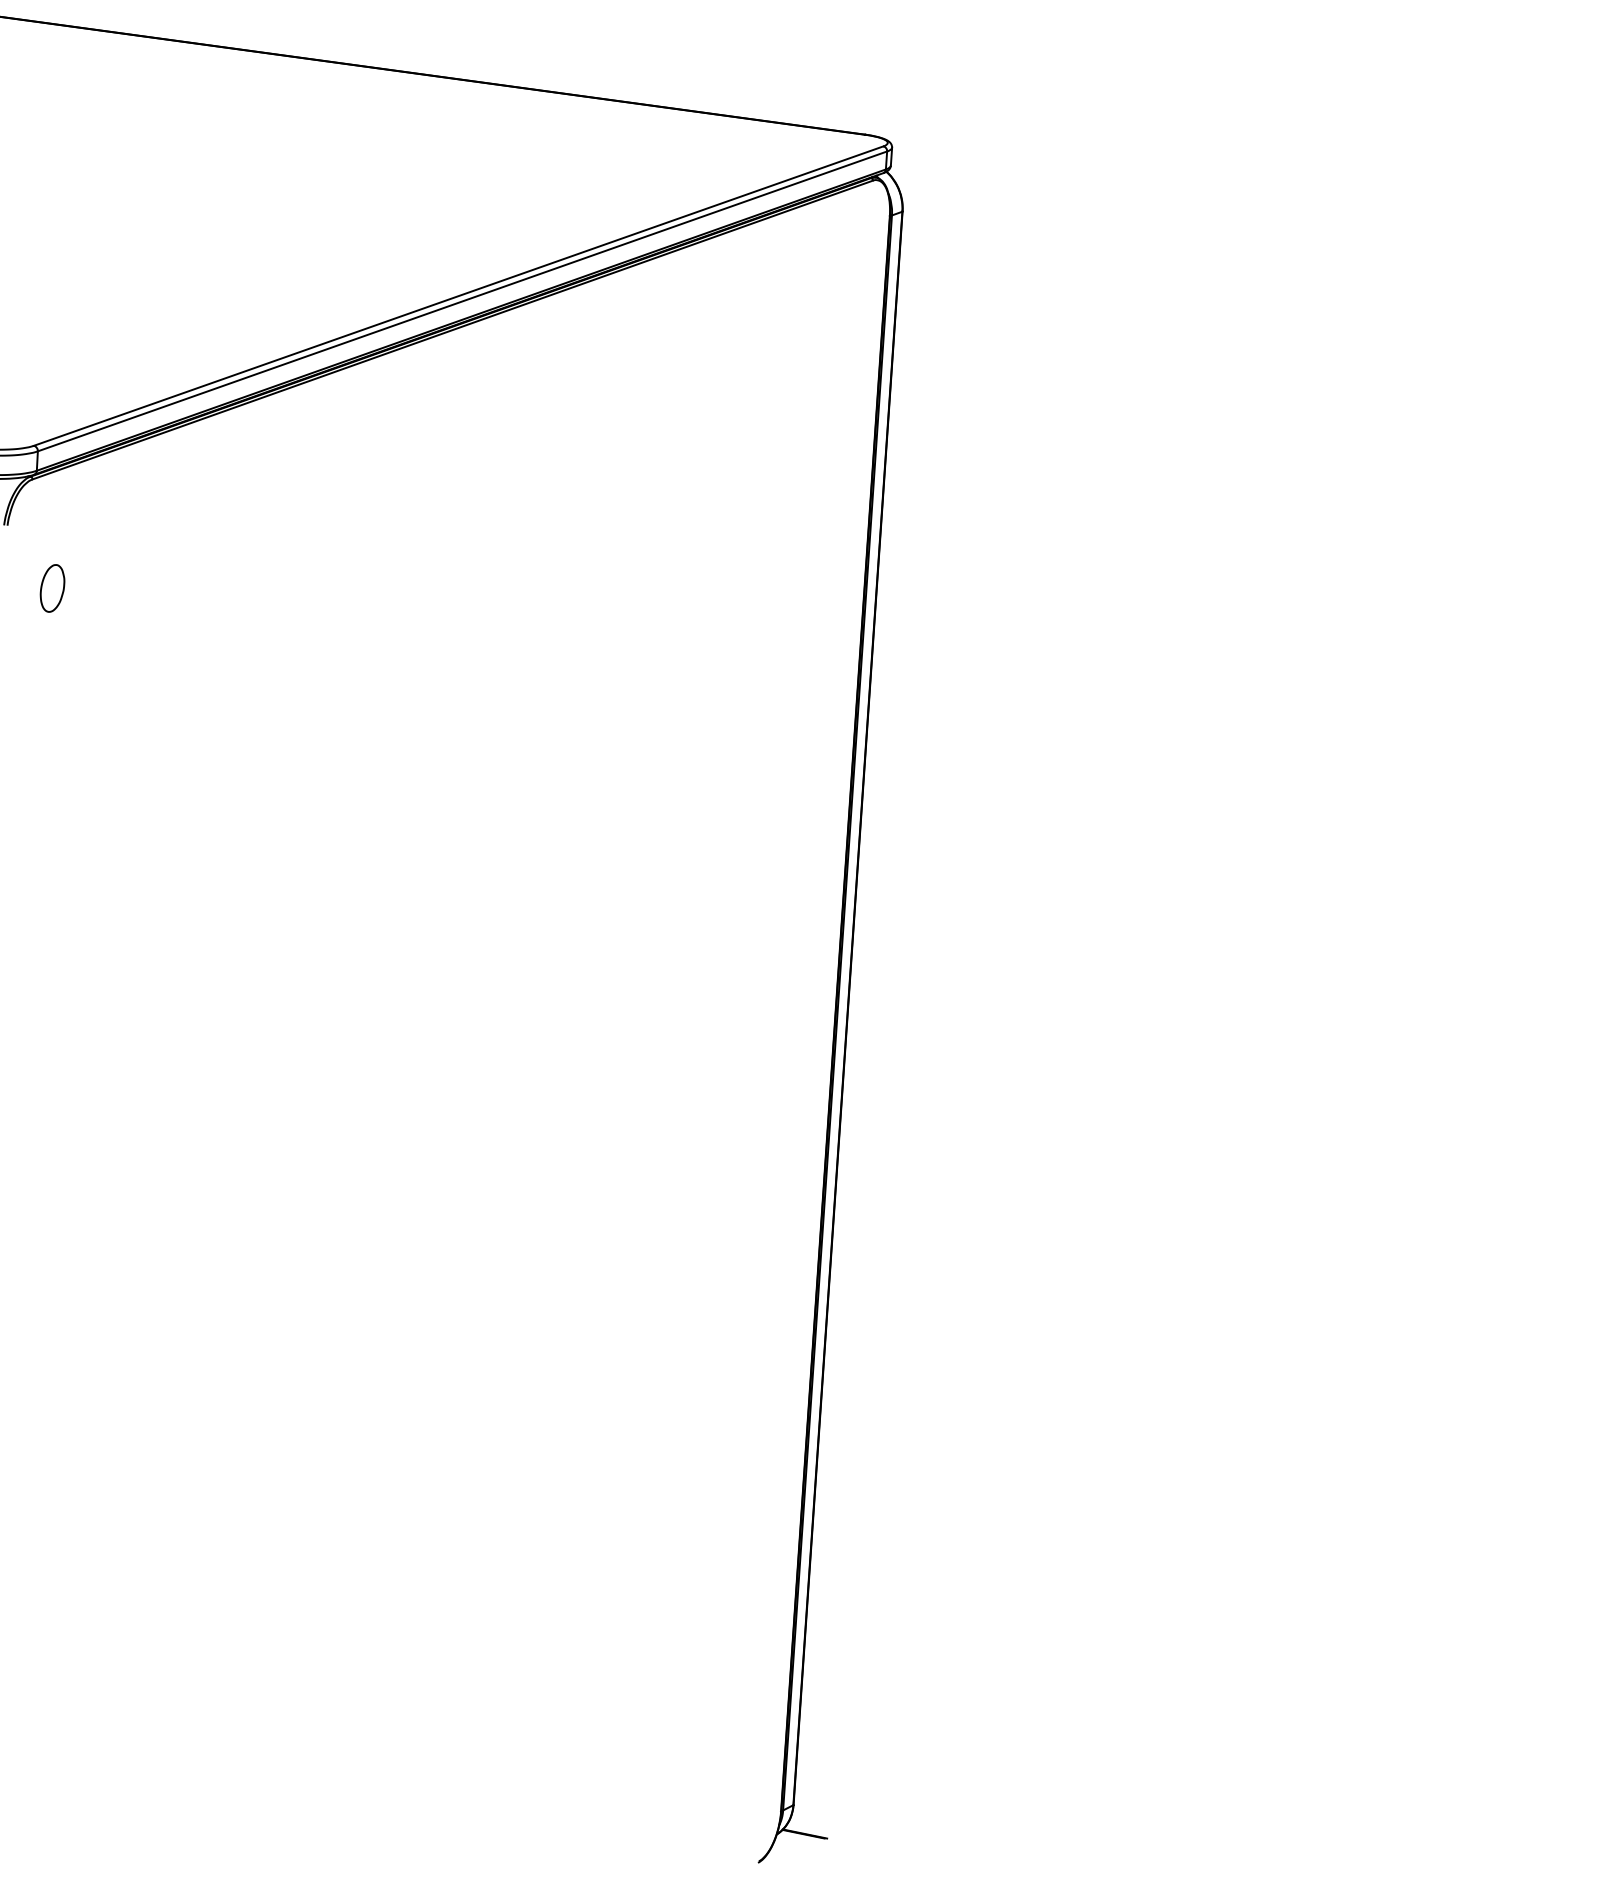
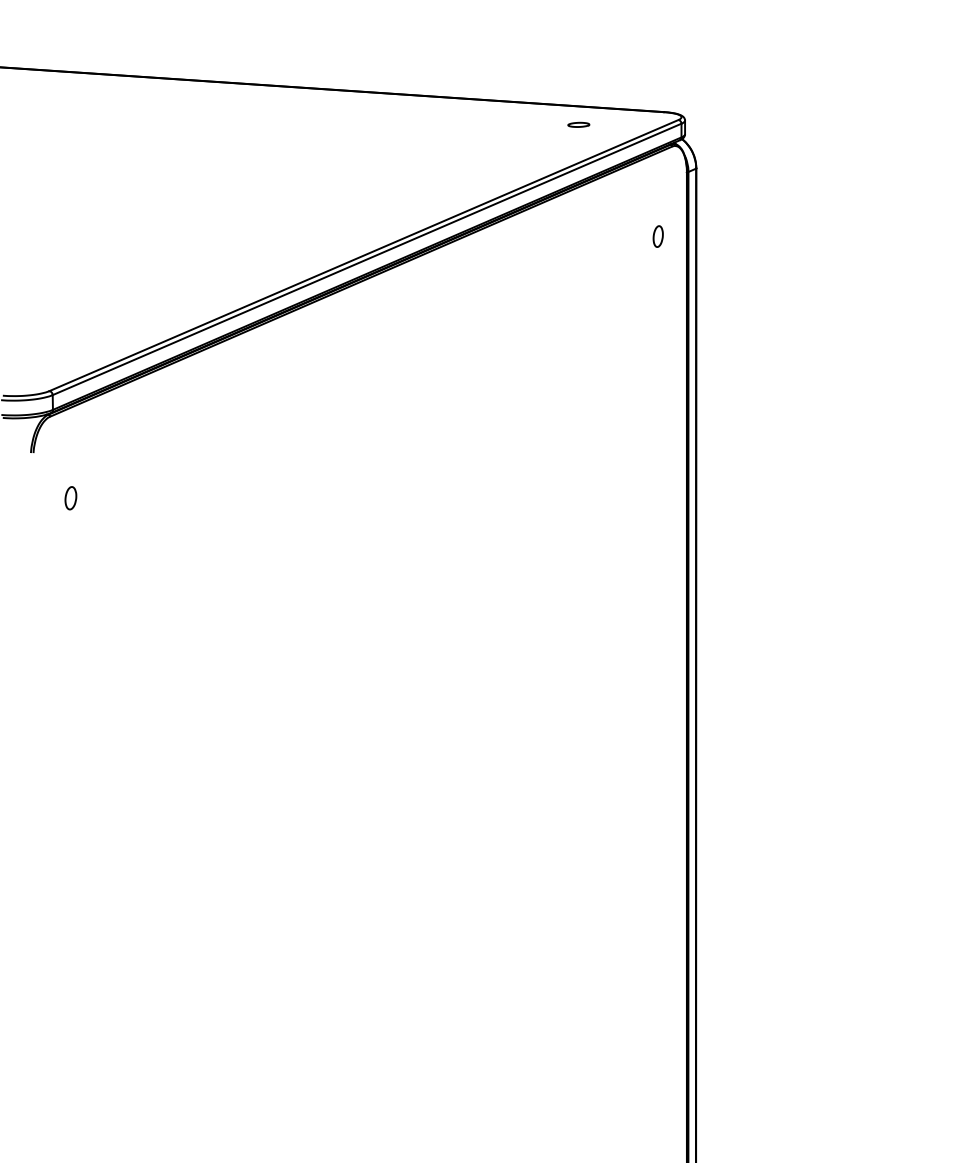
part: (751, 143) -> (578, 124), added
part: (846, 297) -> (658, 236), added
part: (52, 587) -> (70, 497), size x0.62

